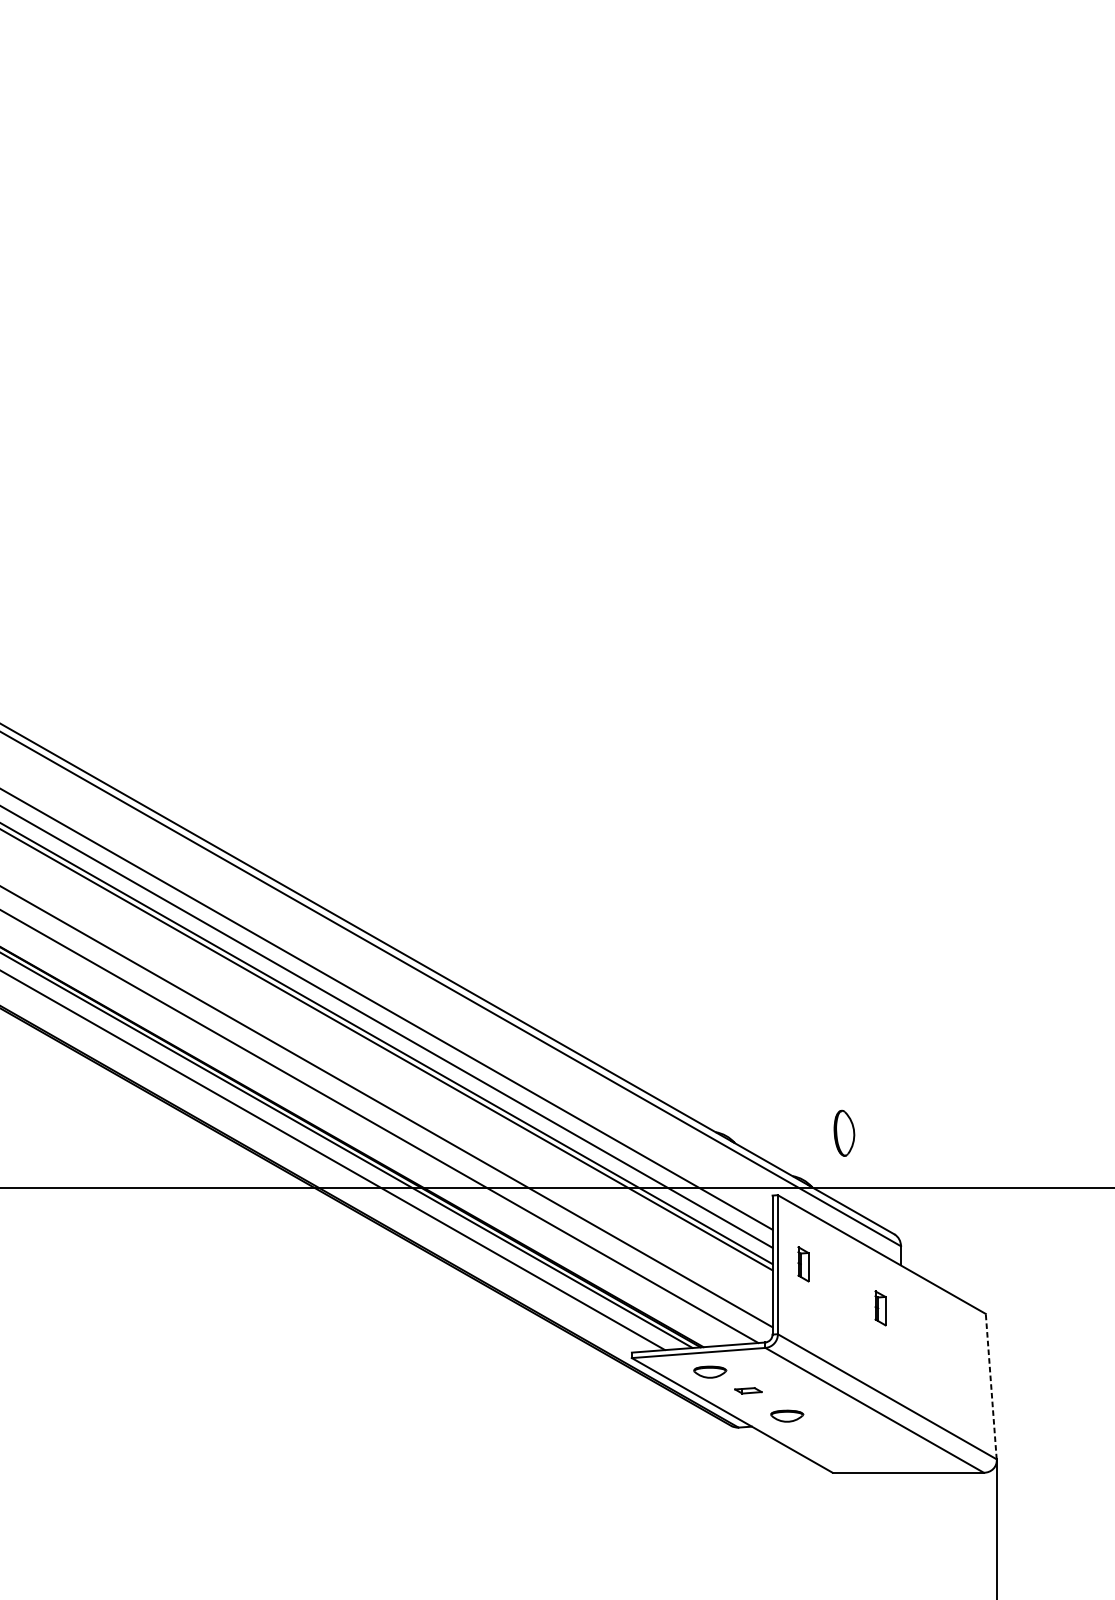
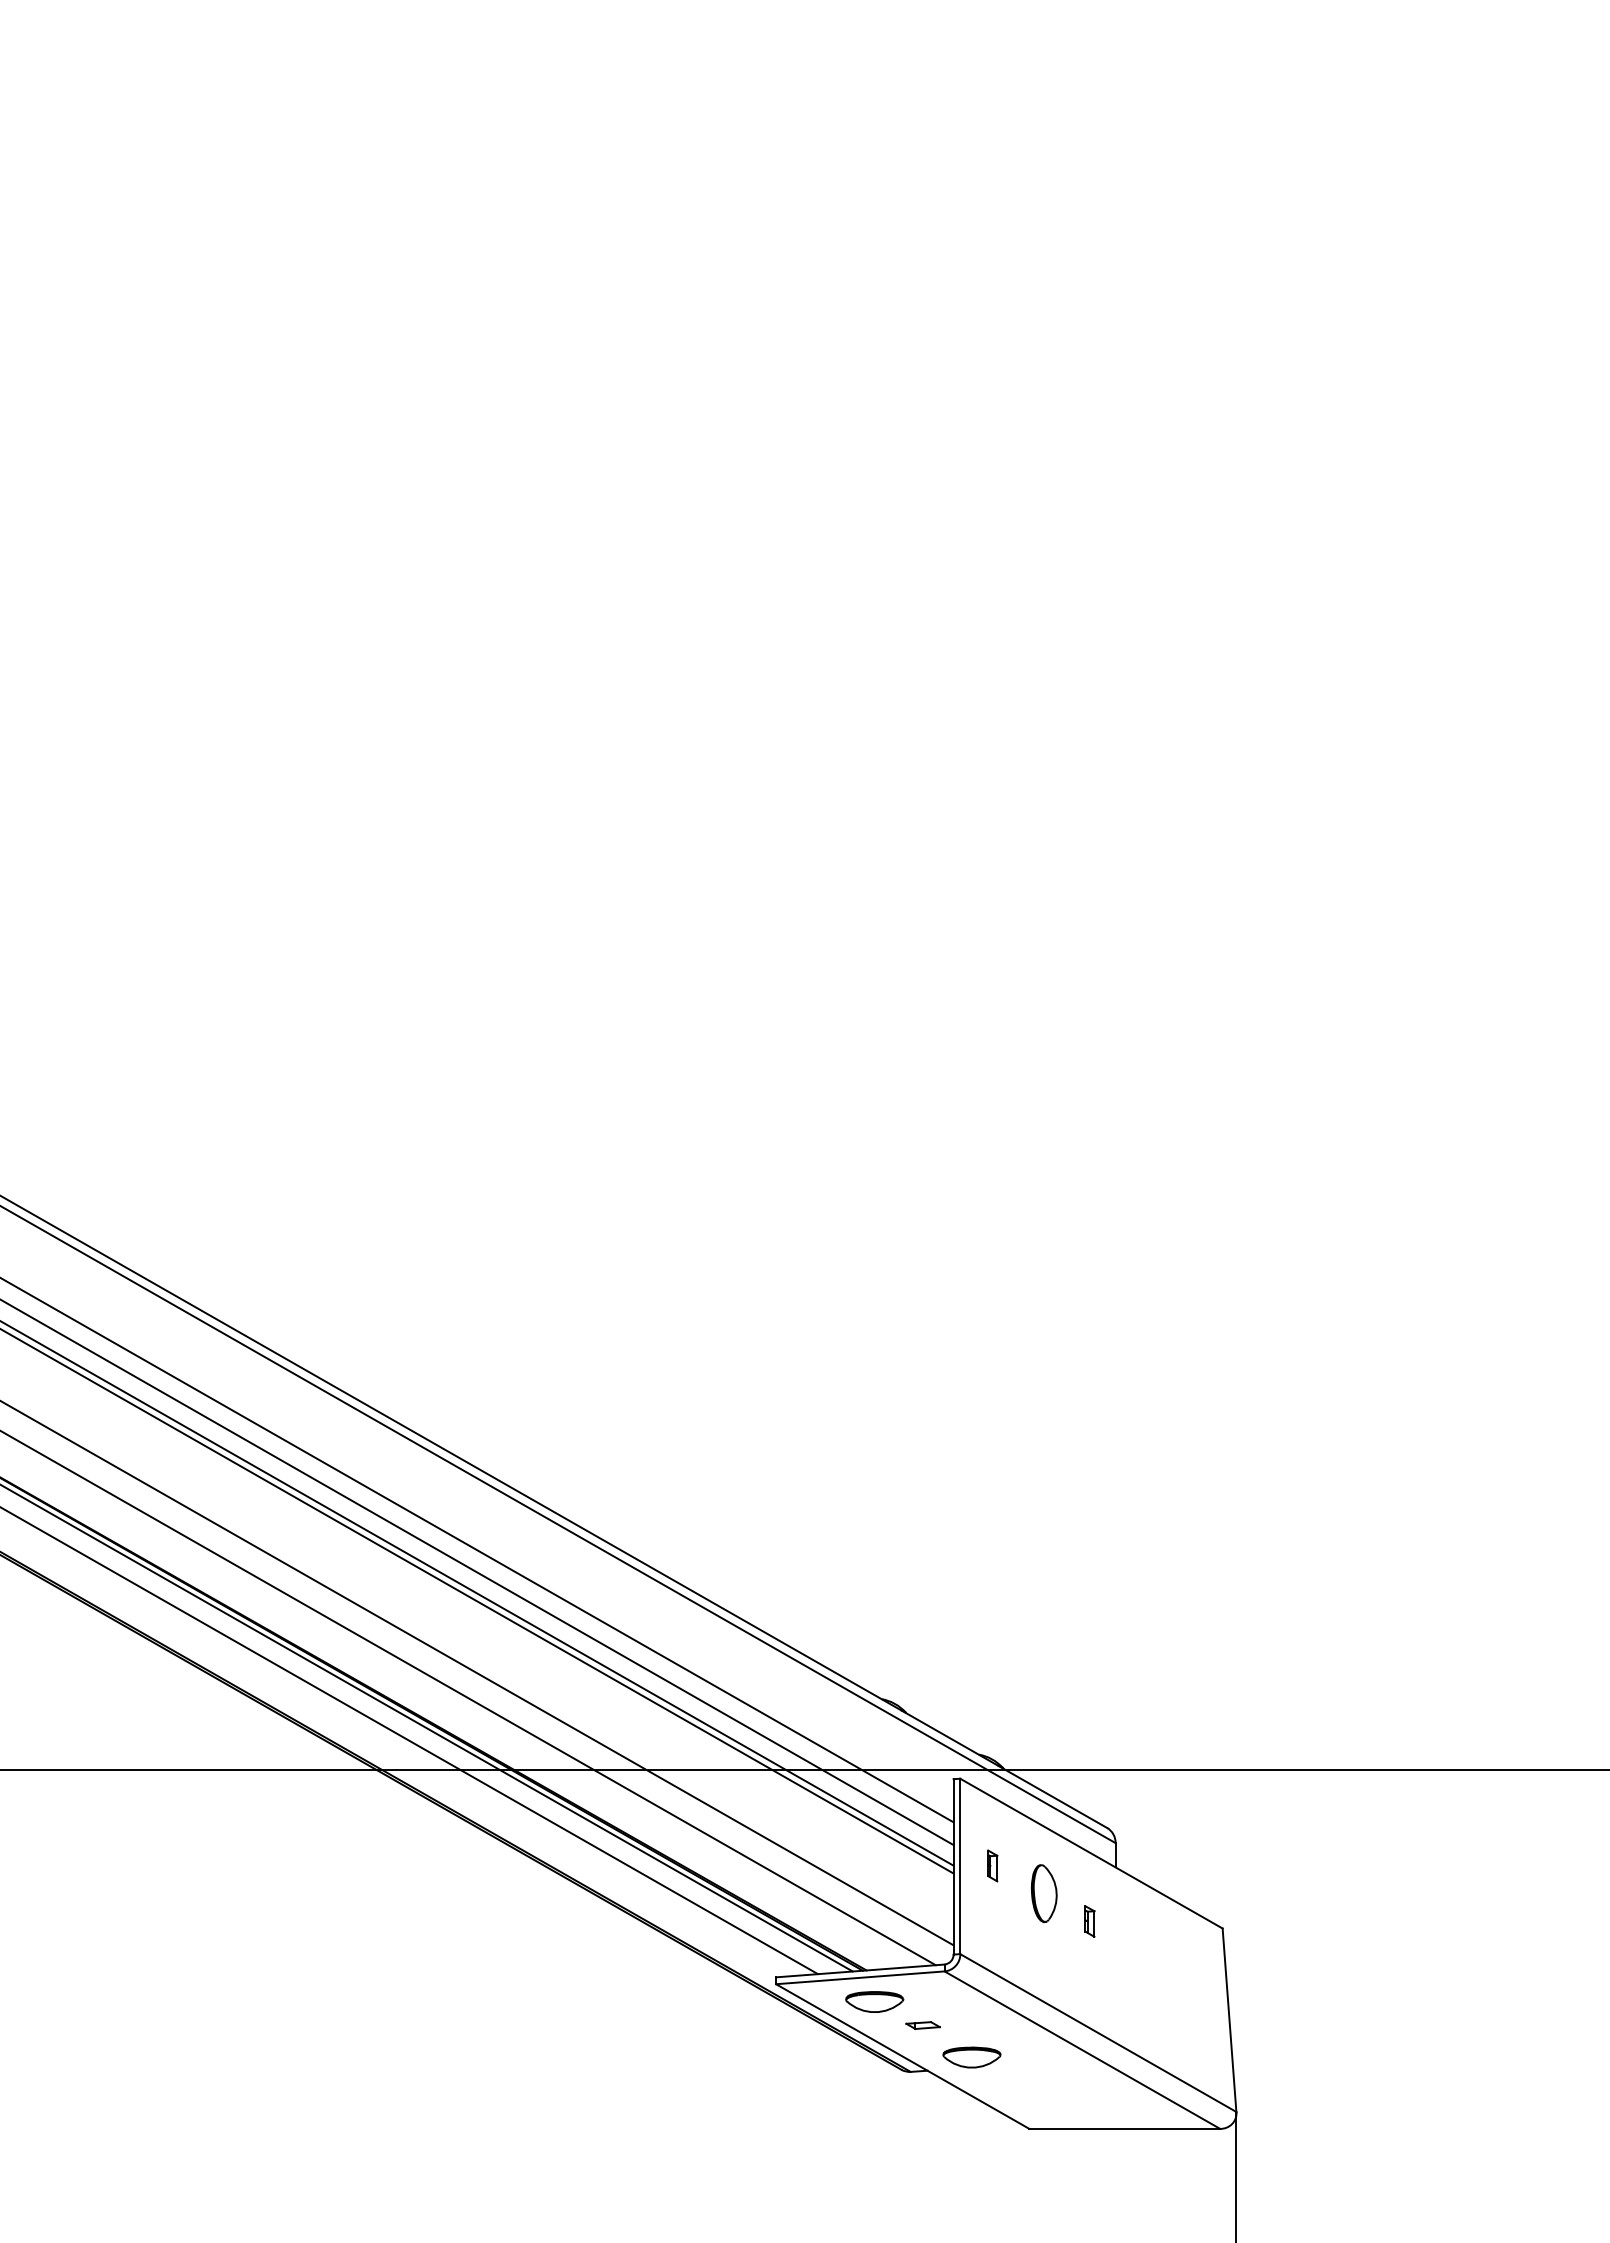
part: (844, 1133) -> (1044, 1893), moved
part: (803, 1263) -> (992, 1865), size x0.71
part: (880, 1308) -> (1089, 1921), size x0.71
part: (709, 1371) -> (874, 2001), size x1.43
line: (991, 1386) -> (1229, 2020), dashed -> solid
part: (786, 1416) -> (971, 2057), size x1.43

